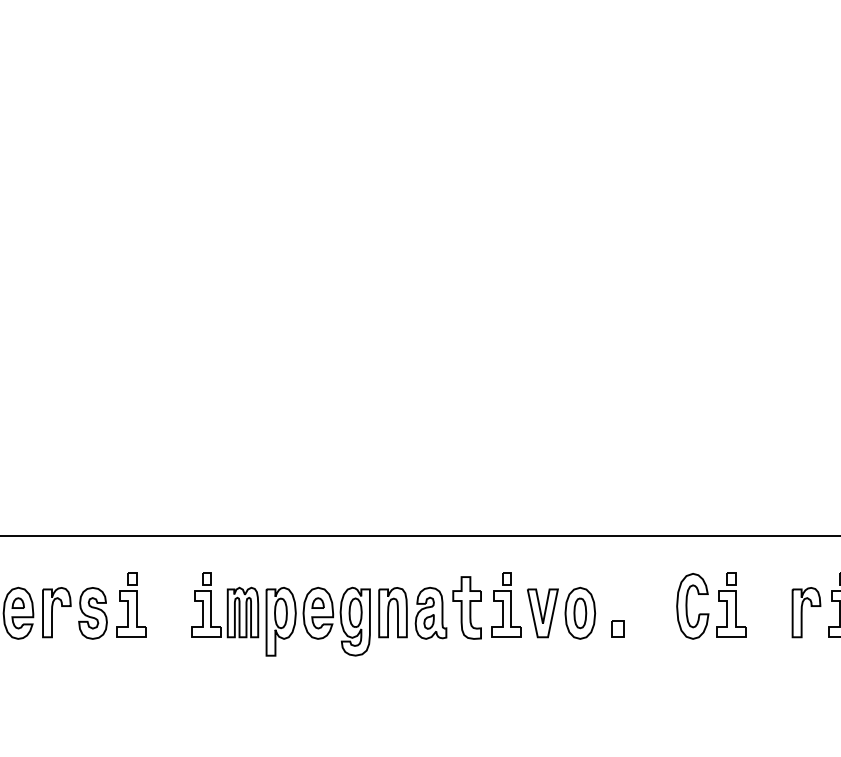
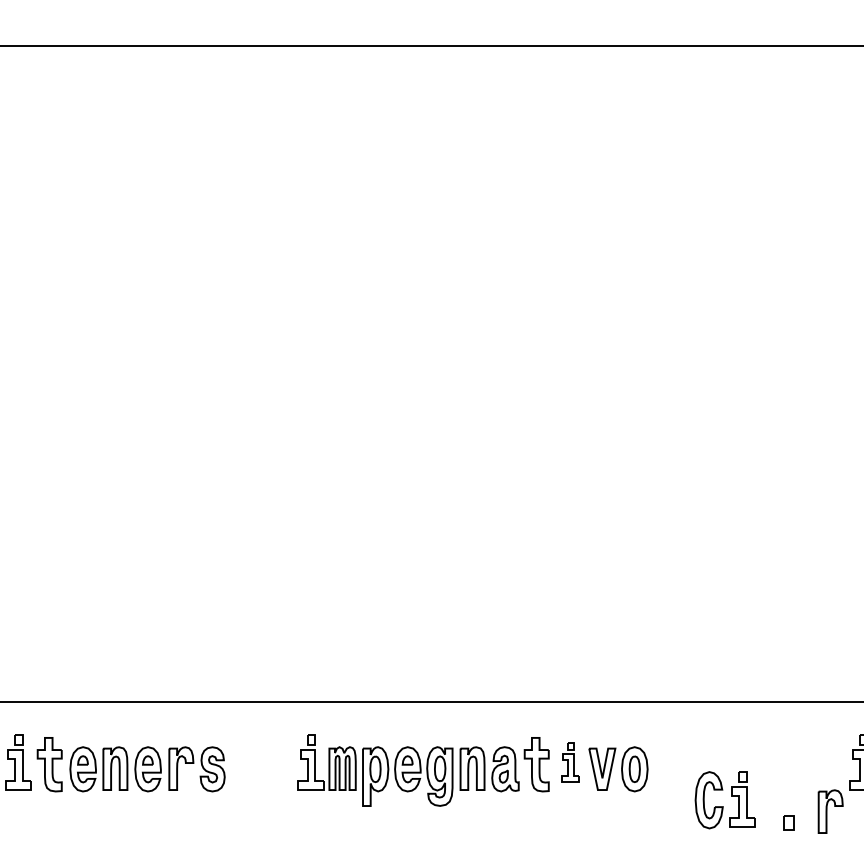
part: (132, 605) -> (246, 762), removed
part: (506, 605) -> (570, 762), size x0.7
part: (806, 612) -> (830, 811), moved
part: (709, 613) -> (723, 806), moved
part: (616, 628) -> (788, 822), moved

